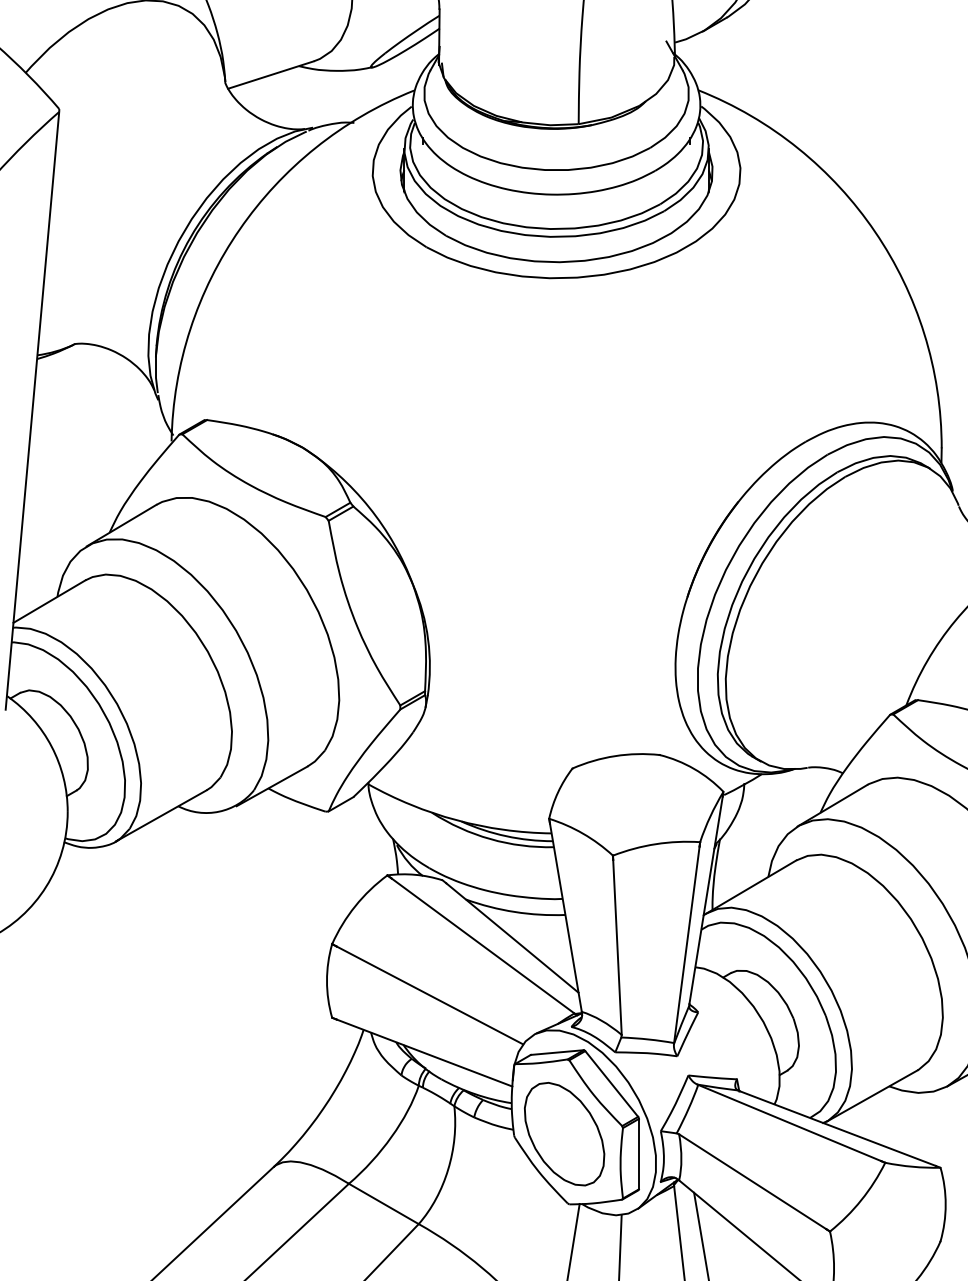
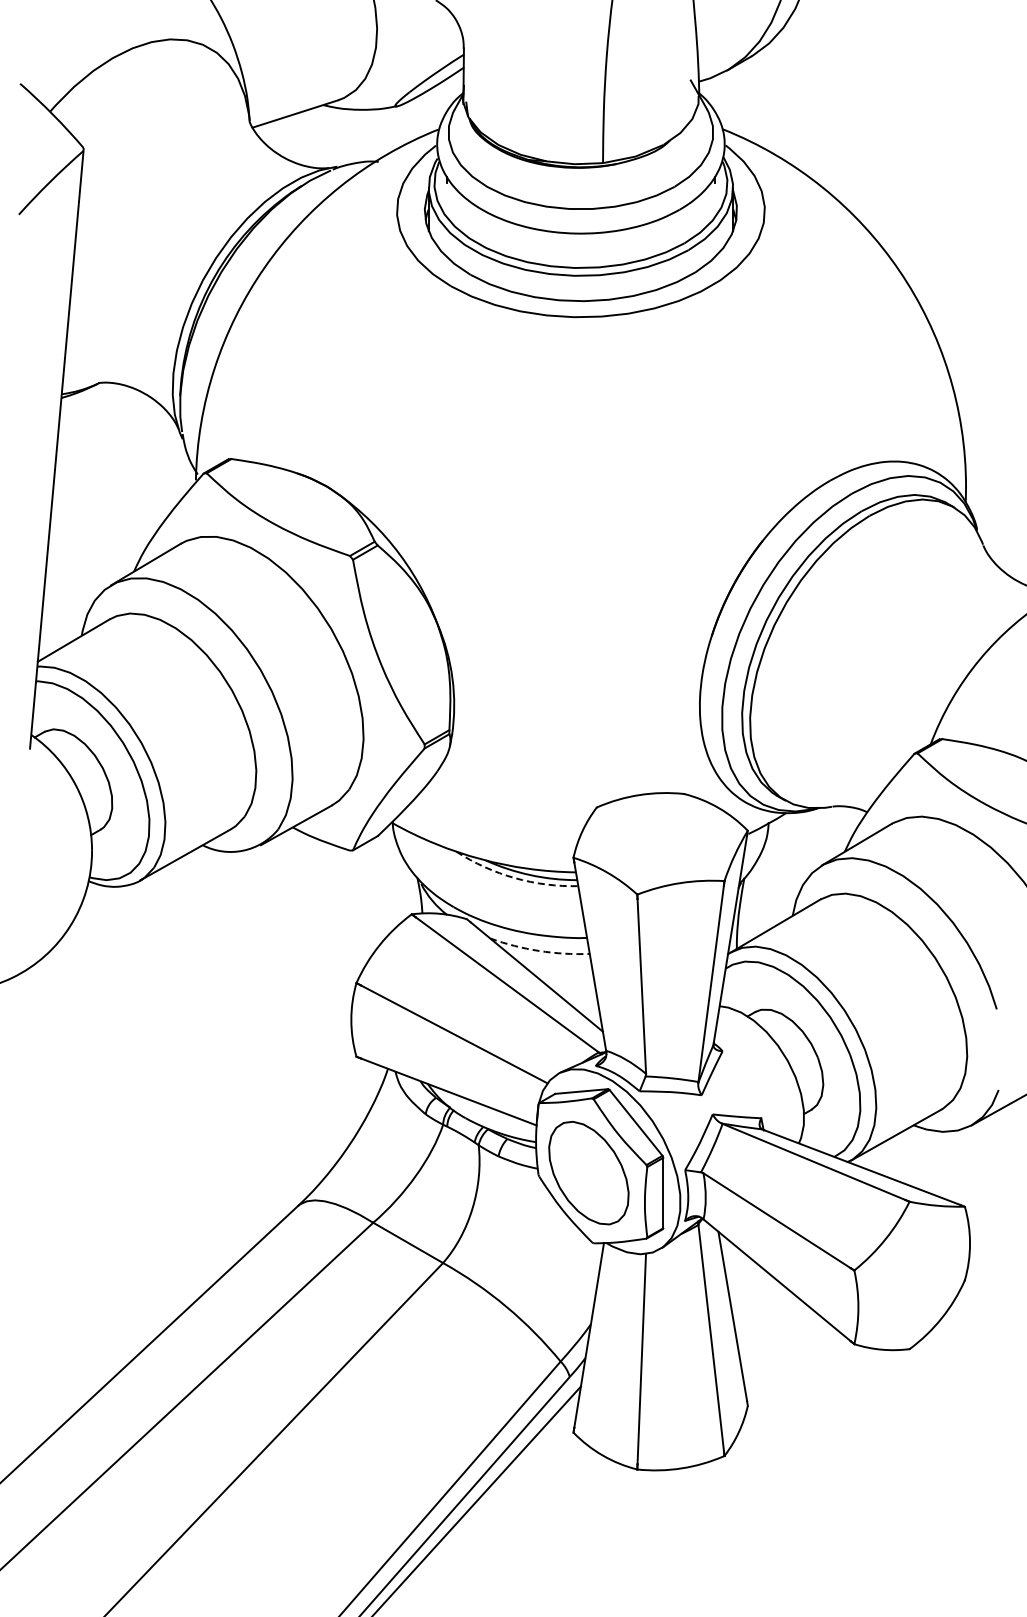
arc: (490, 839) -> (514, 878), solid -> dashed
arc: (515, 911) -> (539, 950), solid -> dashed

